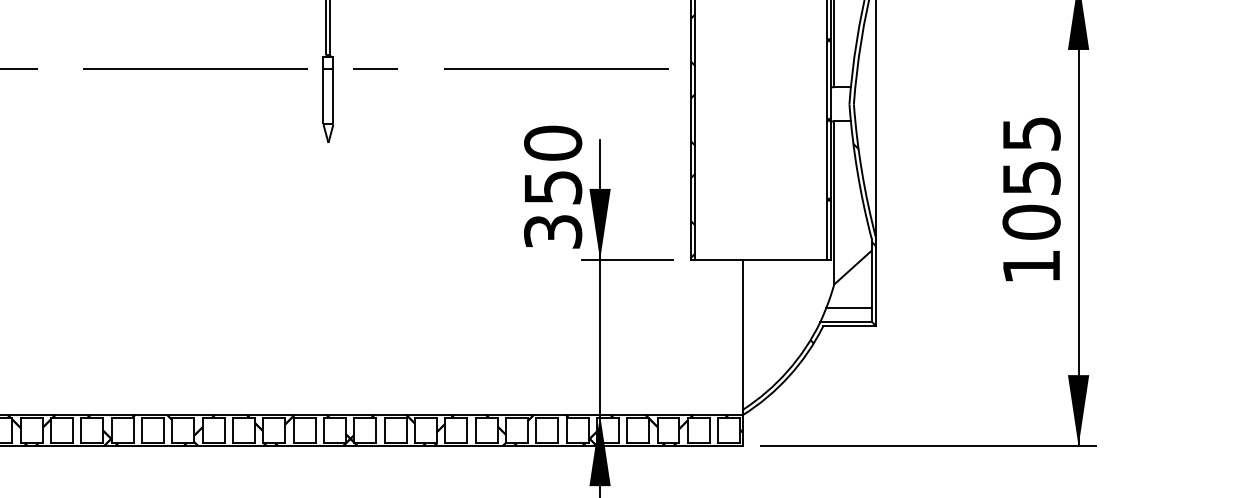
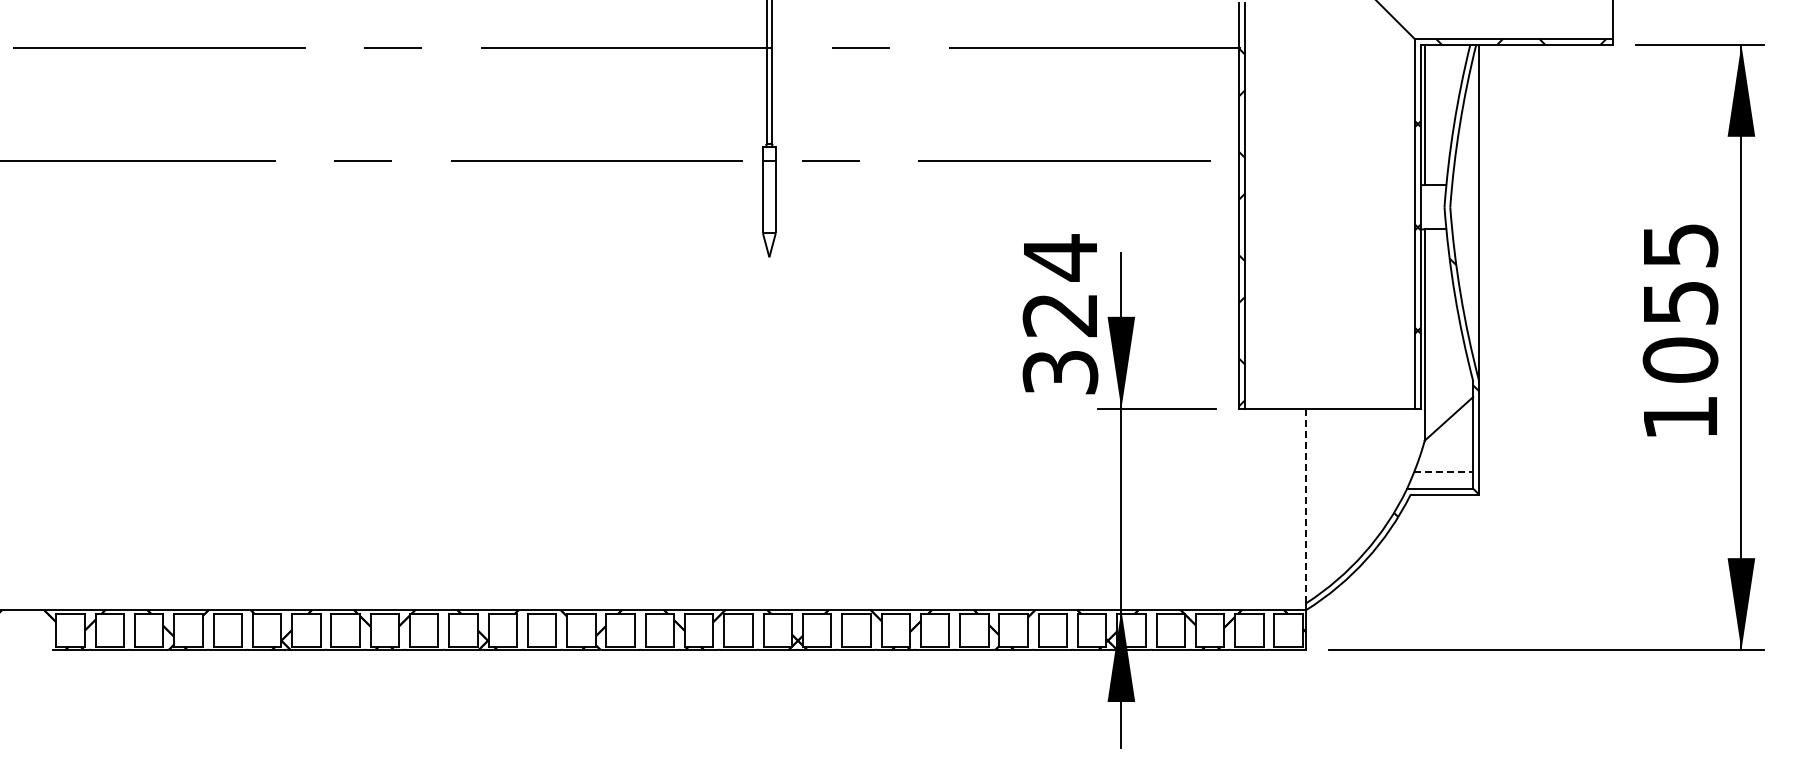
text: (553, 164) -> (1060, 285), 350 -> 324
line: (848, 308) -> (1443, 471), solid -> dashed
line: (742, 334) -> (1306, 505), solid -> dashed

